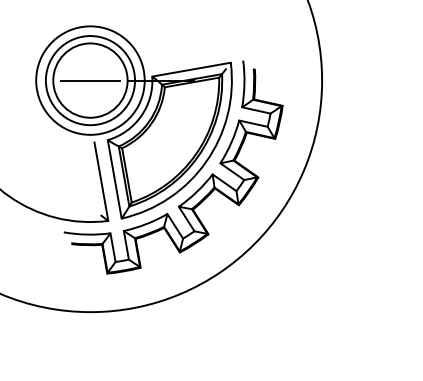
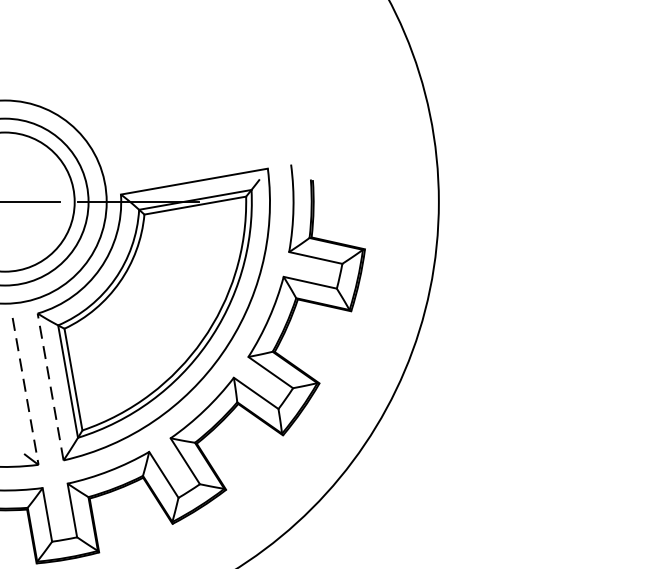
line: (114, 179) -> (50, 387), solid -> dashed
line: (101, 181) -> (25, 391), solid -> dashed

